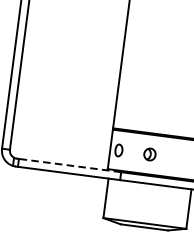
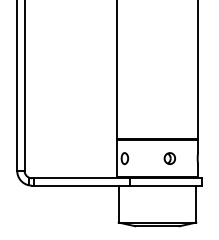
part: (149, 154) -> (169, 158), moved
line: (69, 165) -> (81, 178), dashed -> solid

